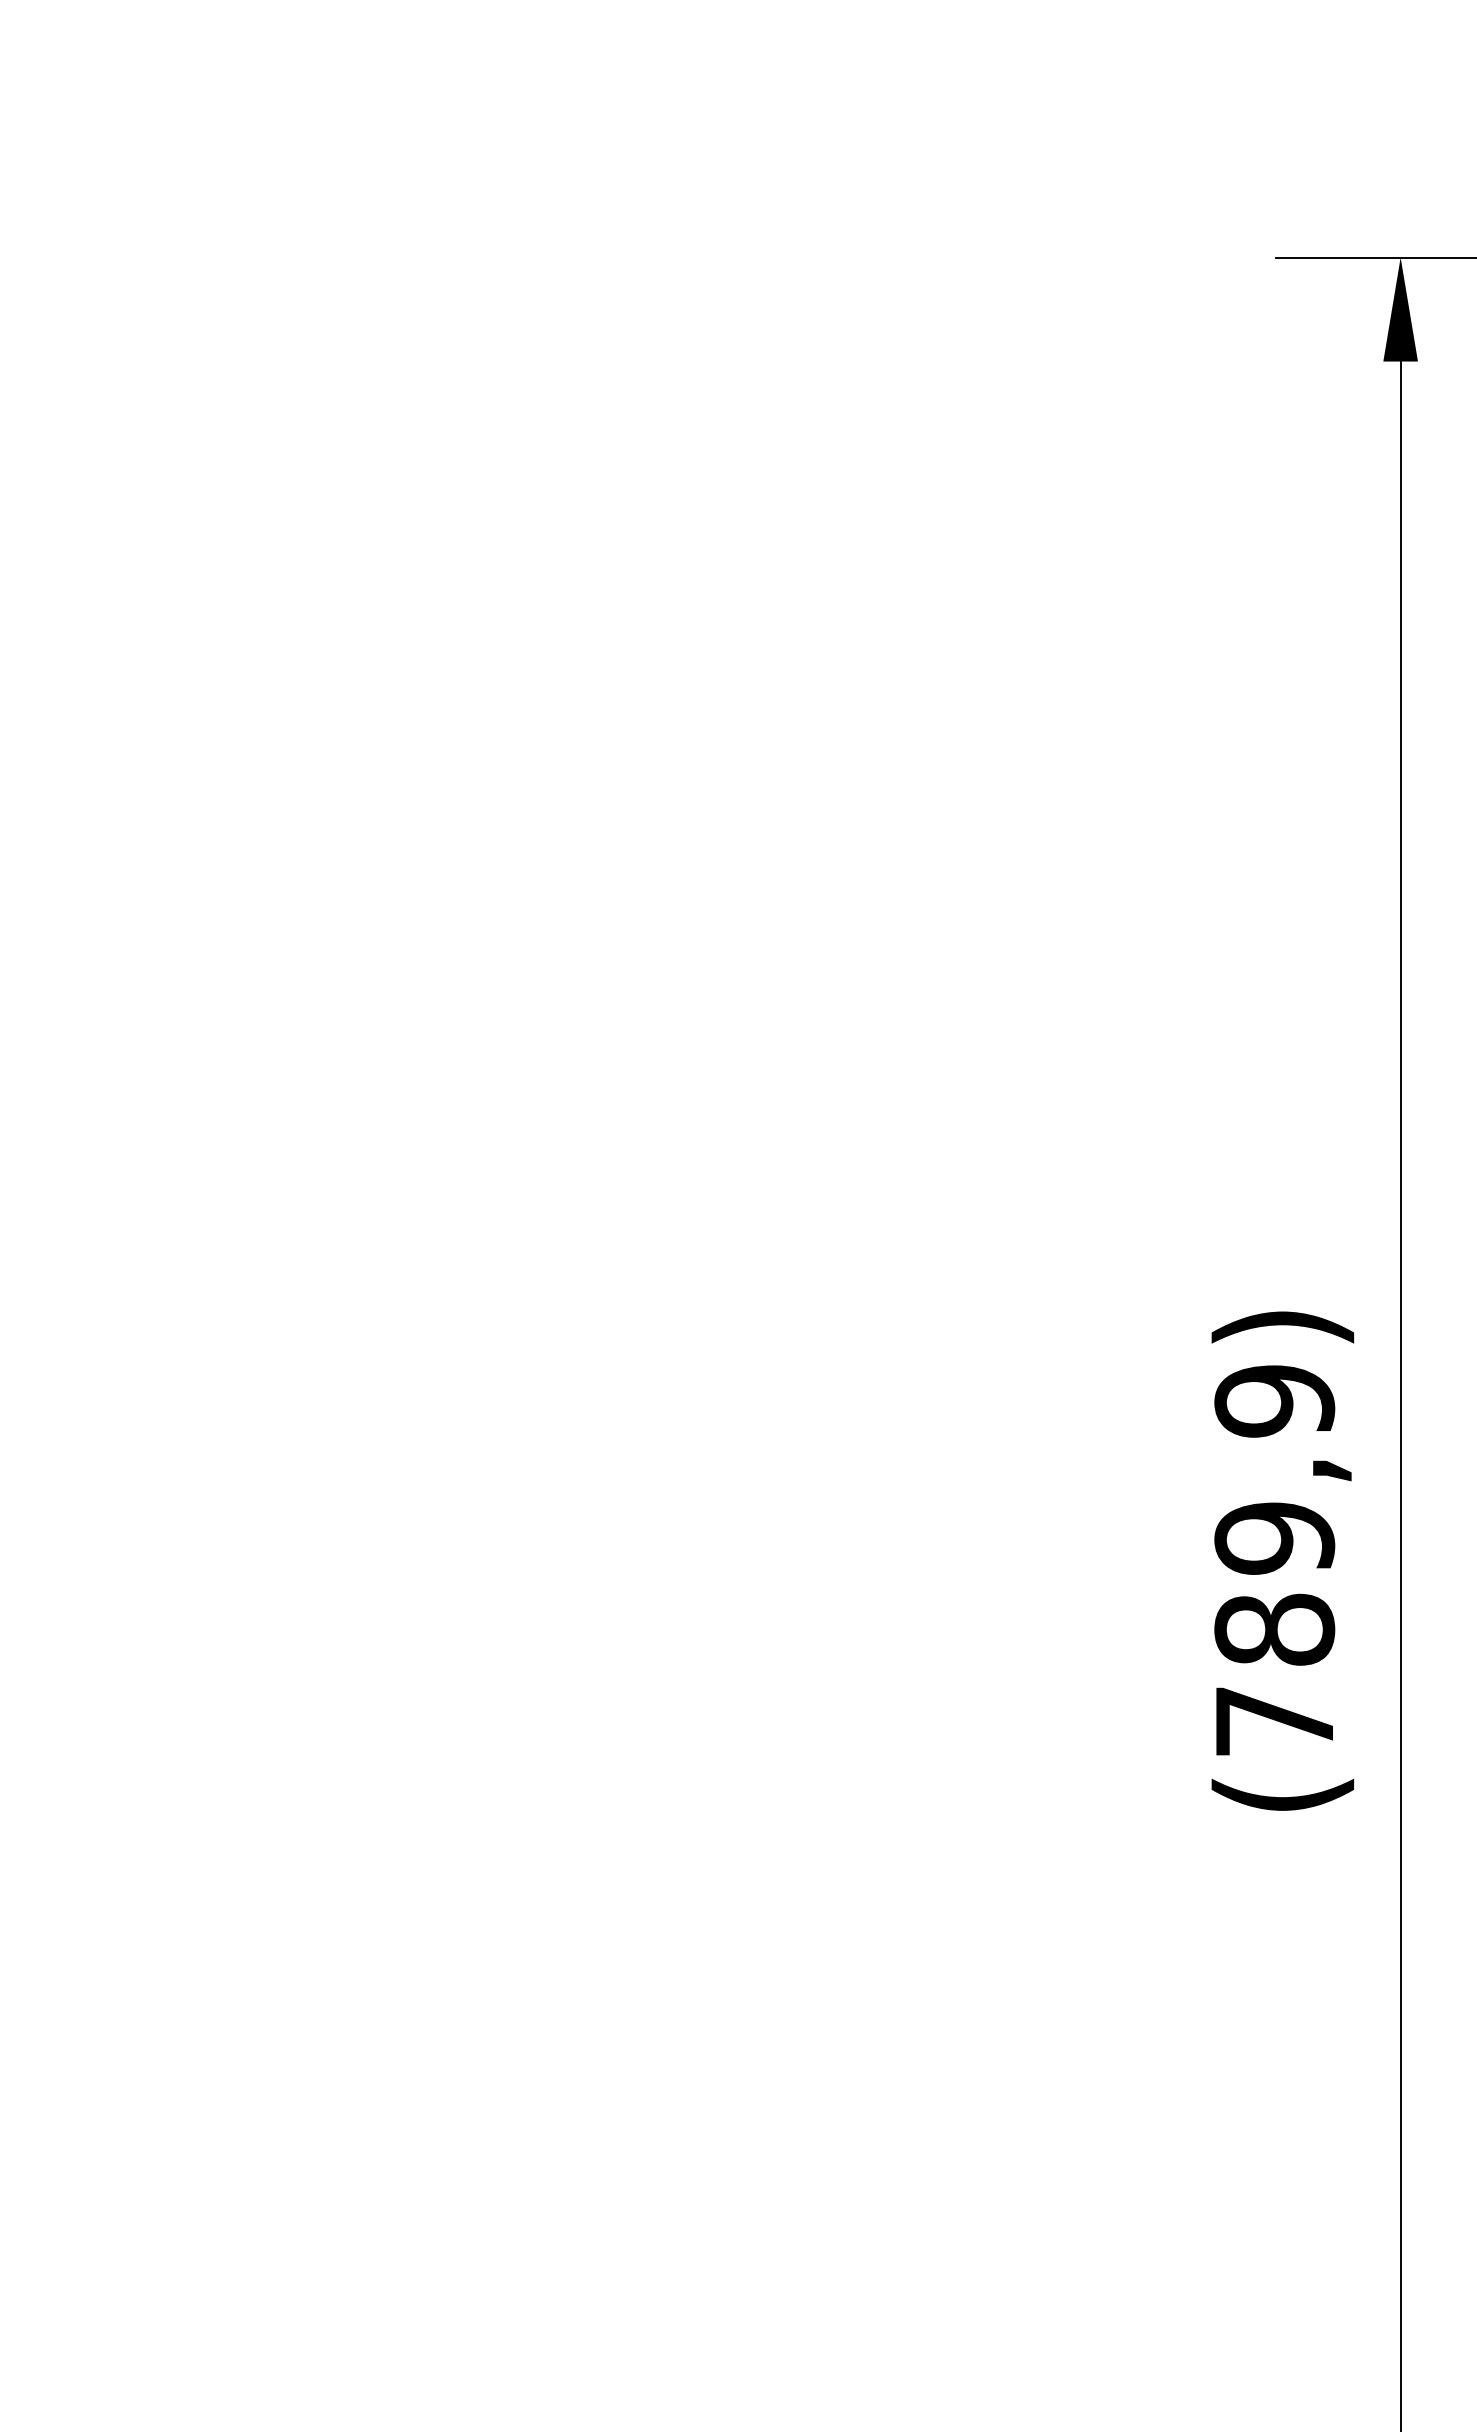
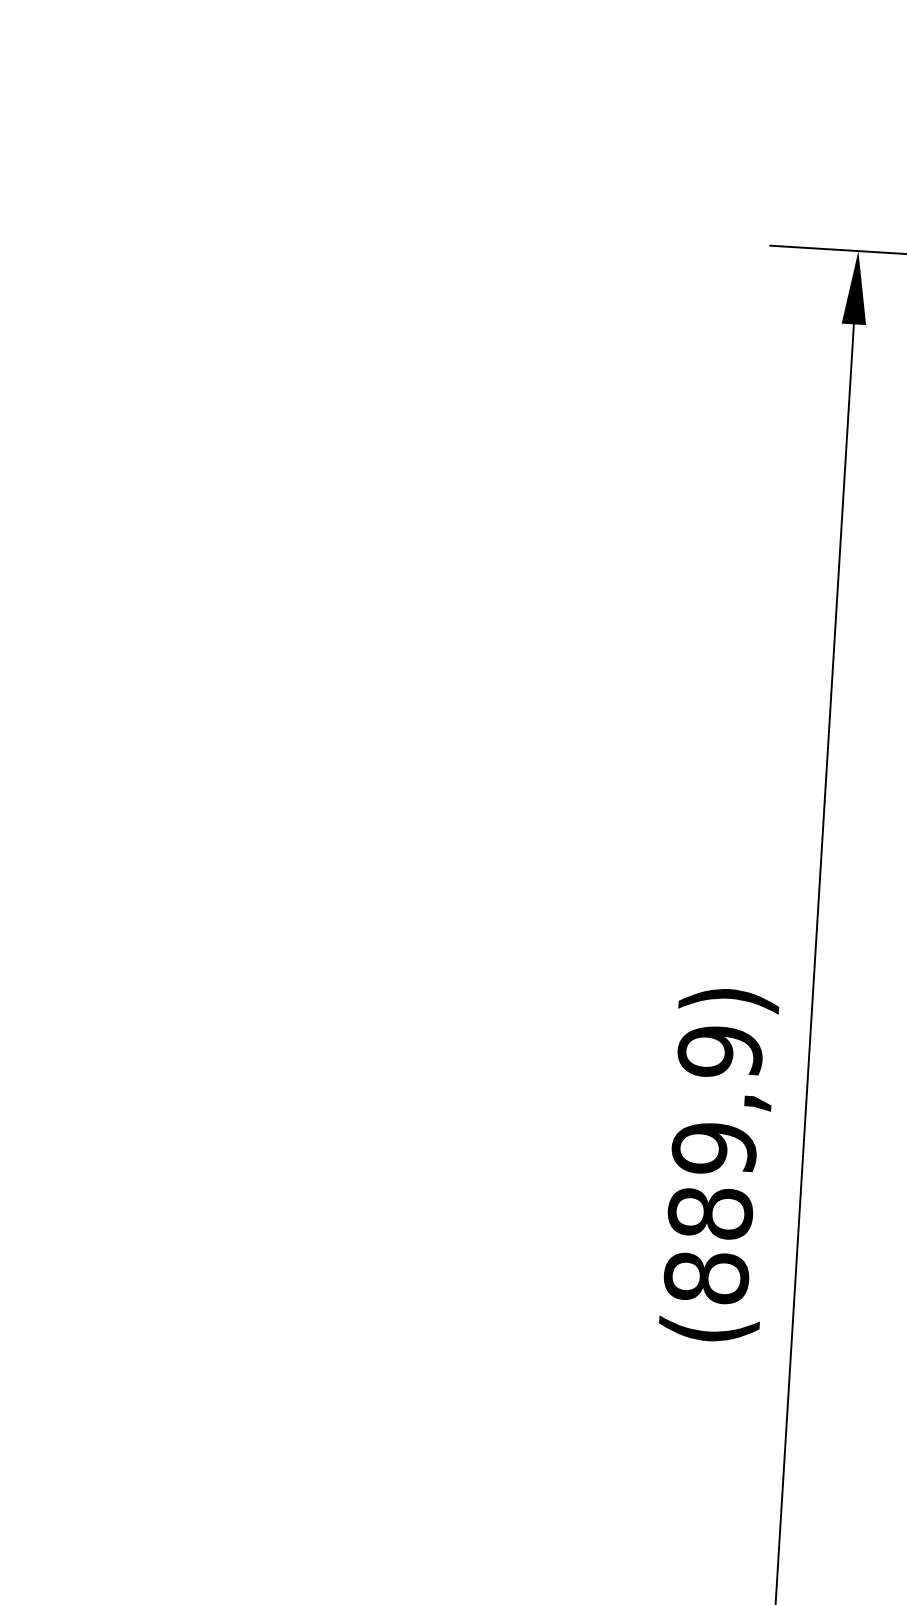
text: (1274, 1721) -> (706, 1277), (789,9) -> (889,9)

